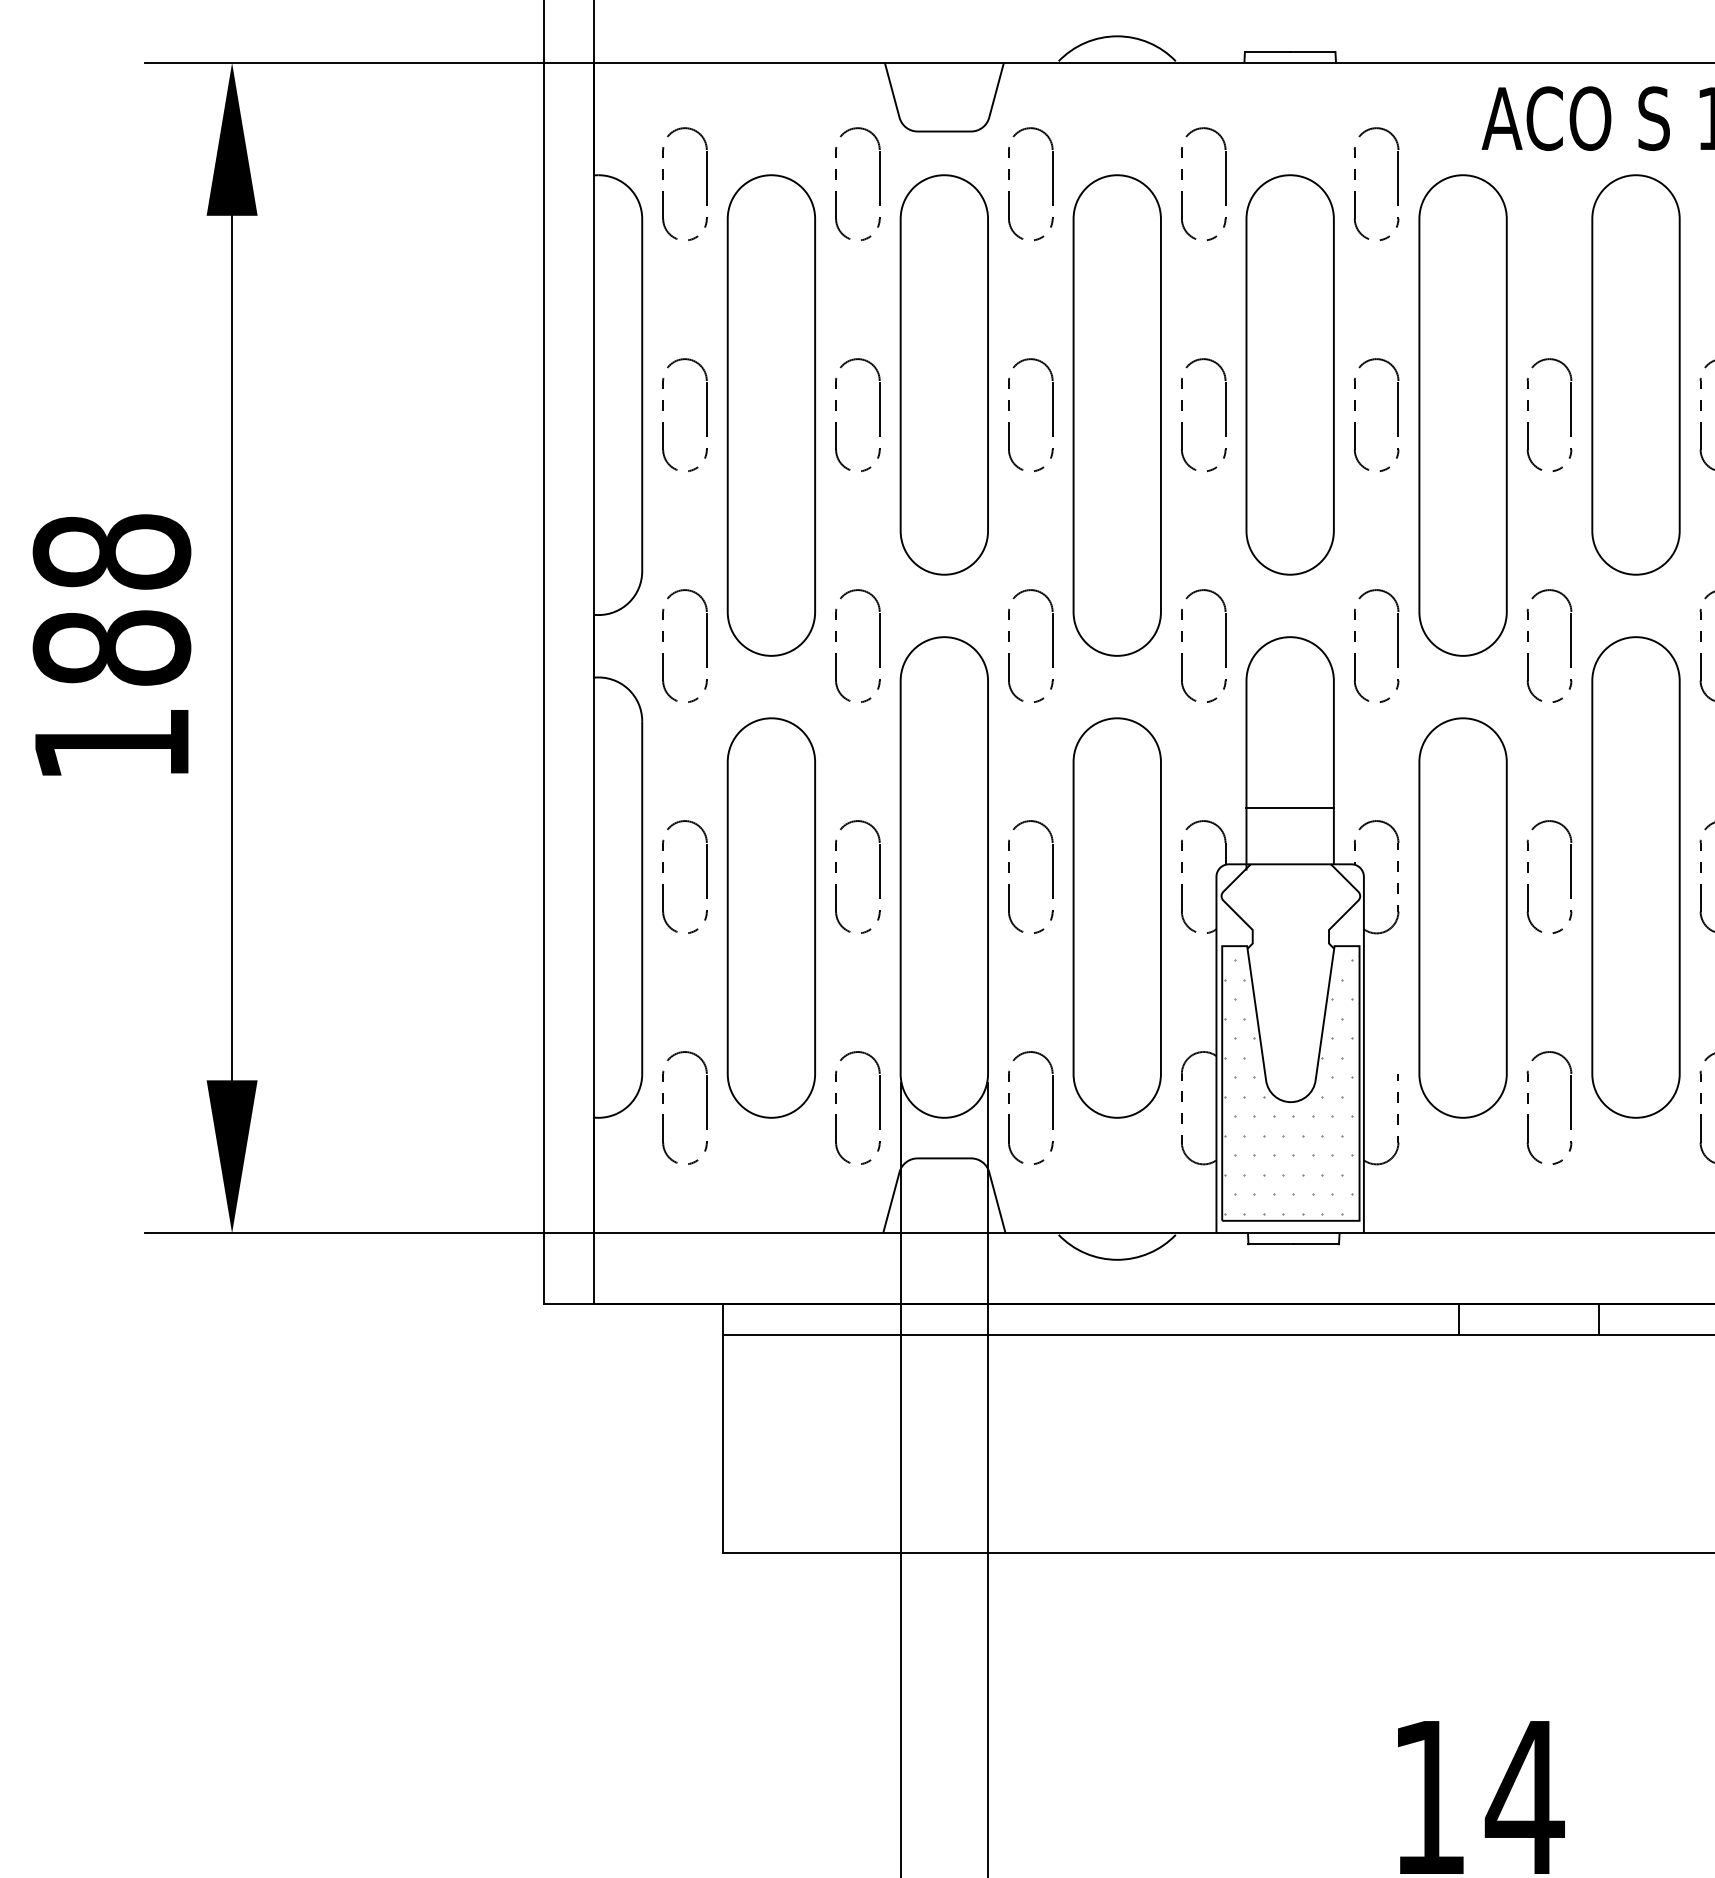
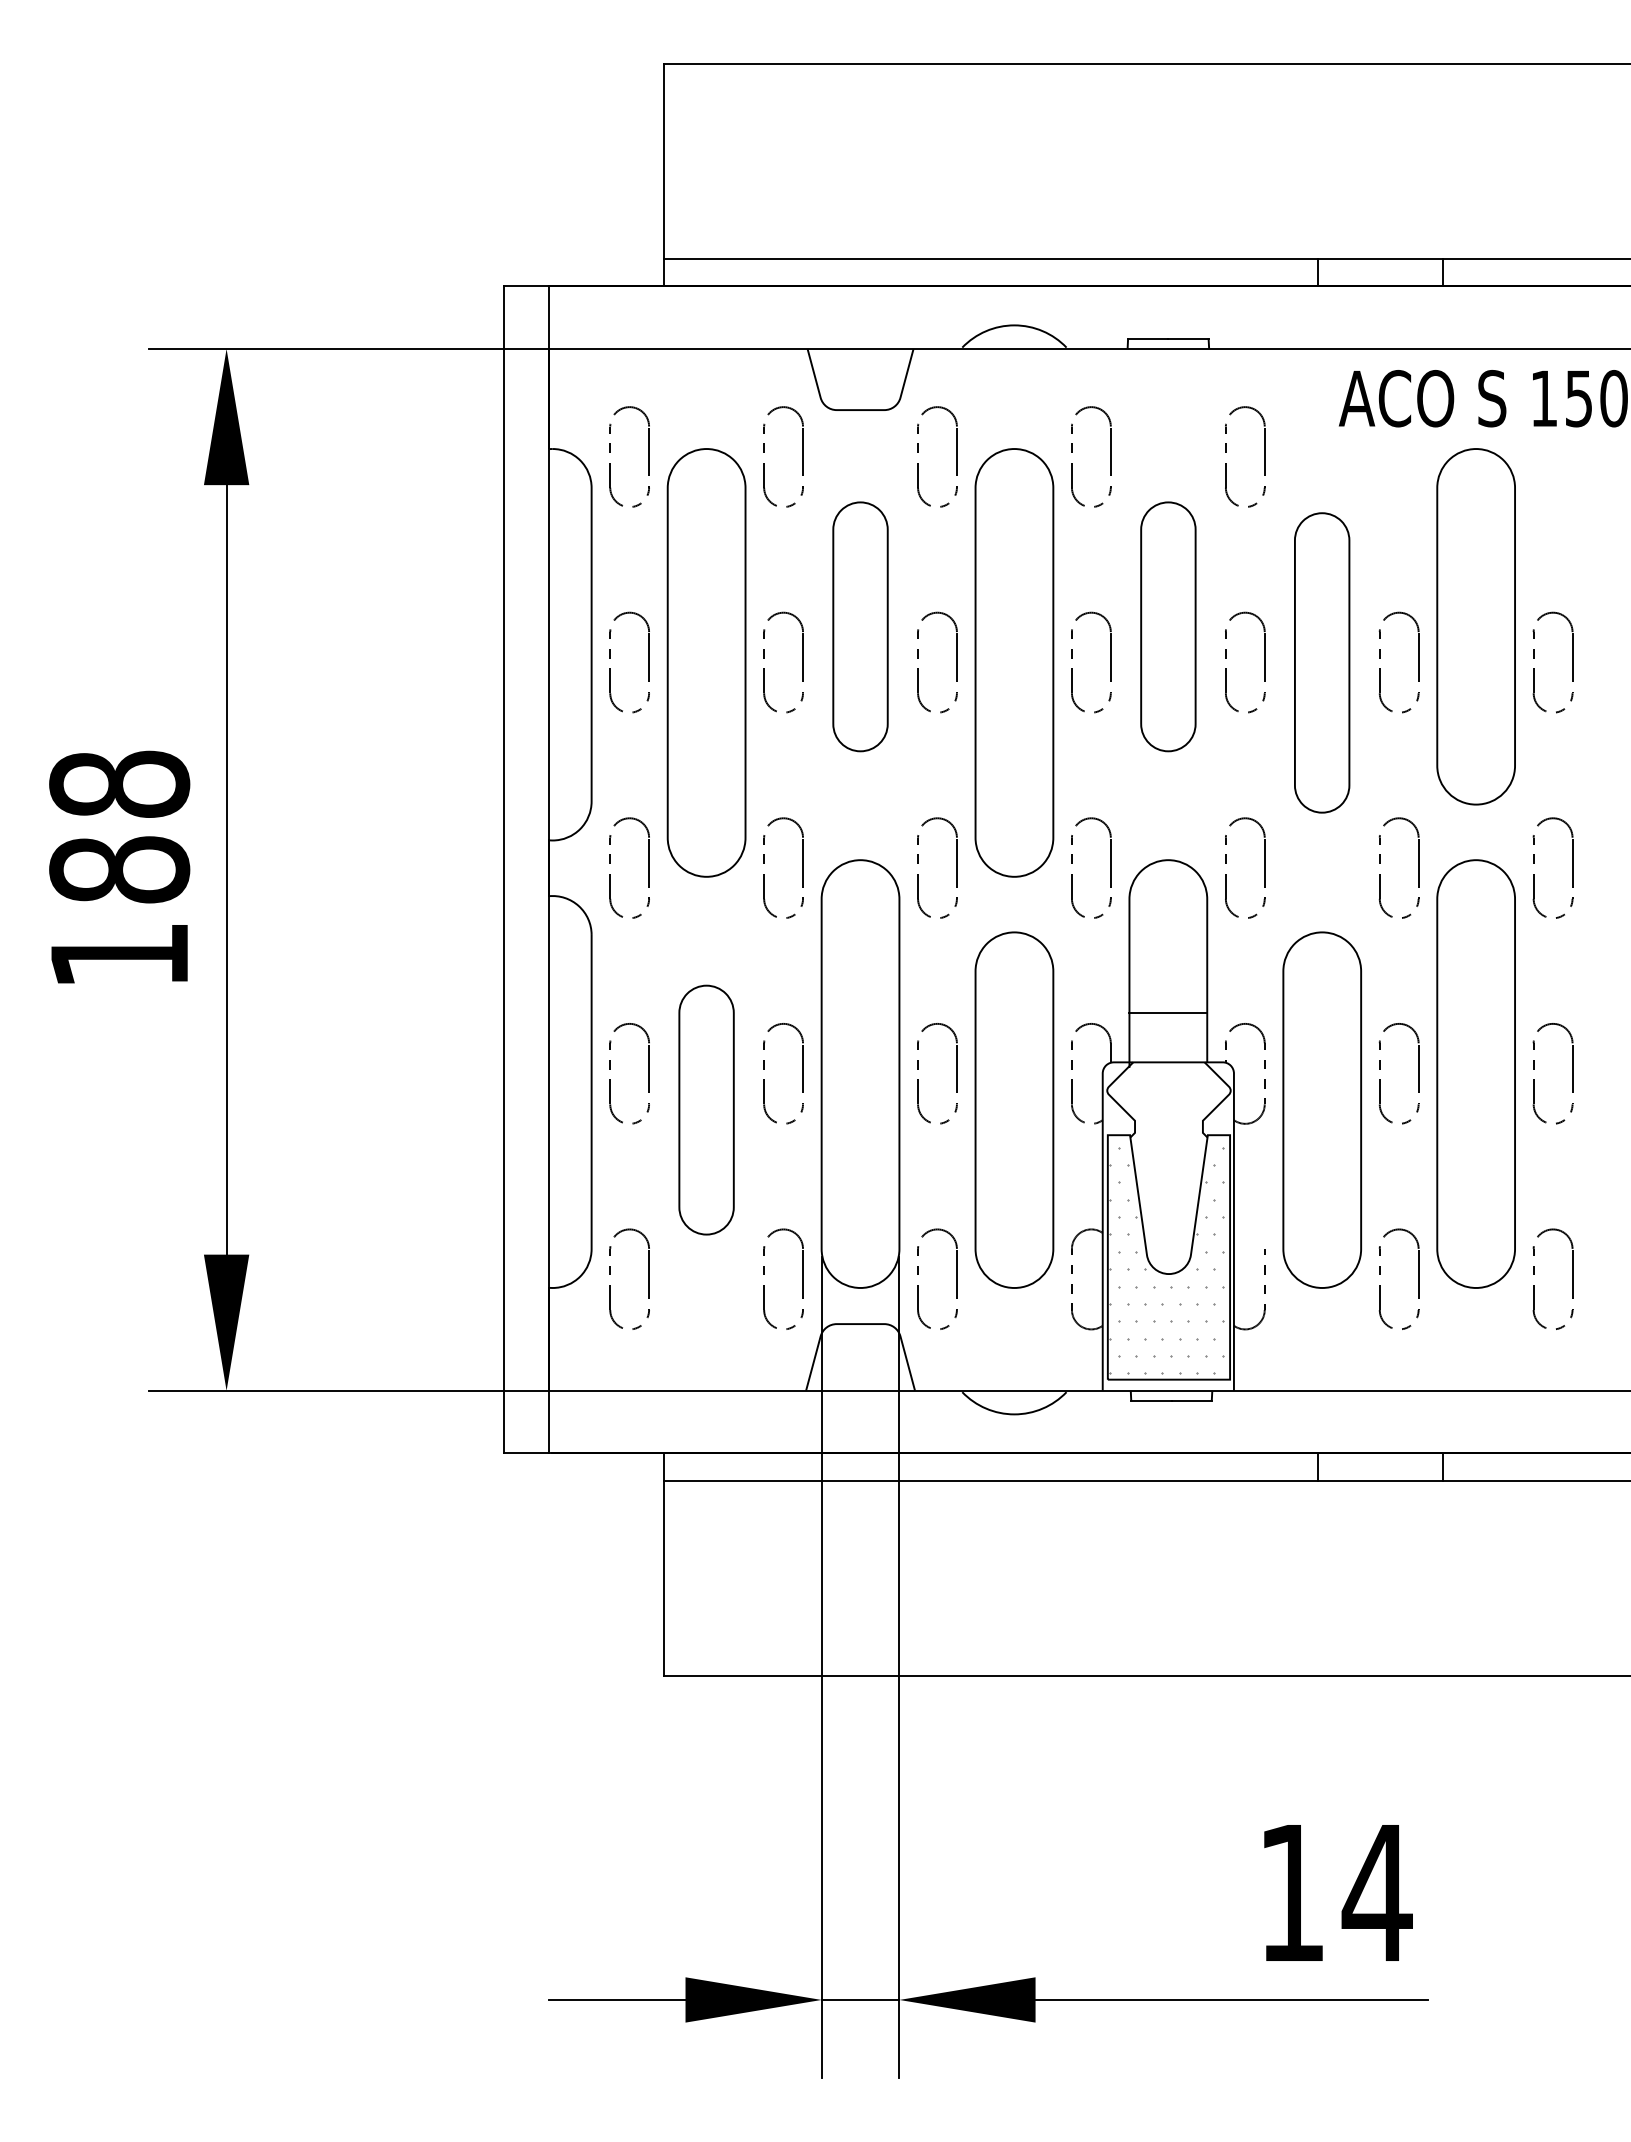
part: (944, 374) -> (860, 626), size x0.7
part: (1290, 374) -> (1168, 626), size x0.7
part: (1462, 415) -> (1321, 662), size x0.7
part: (771, 917) -> (706, 1109), size x0.7

